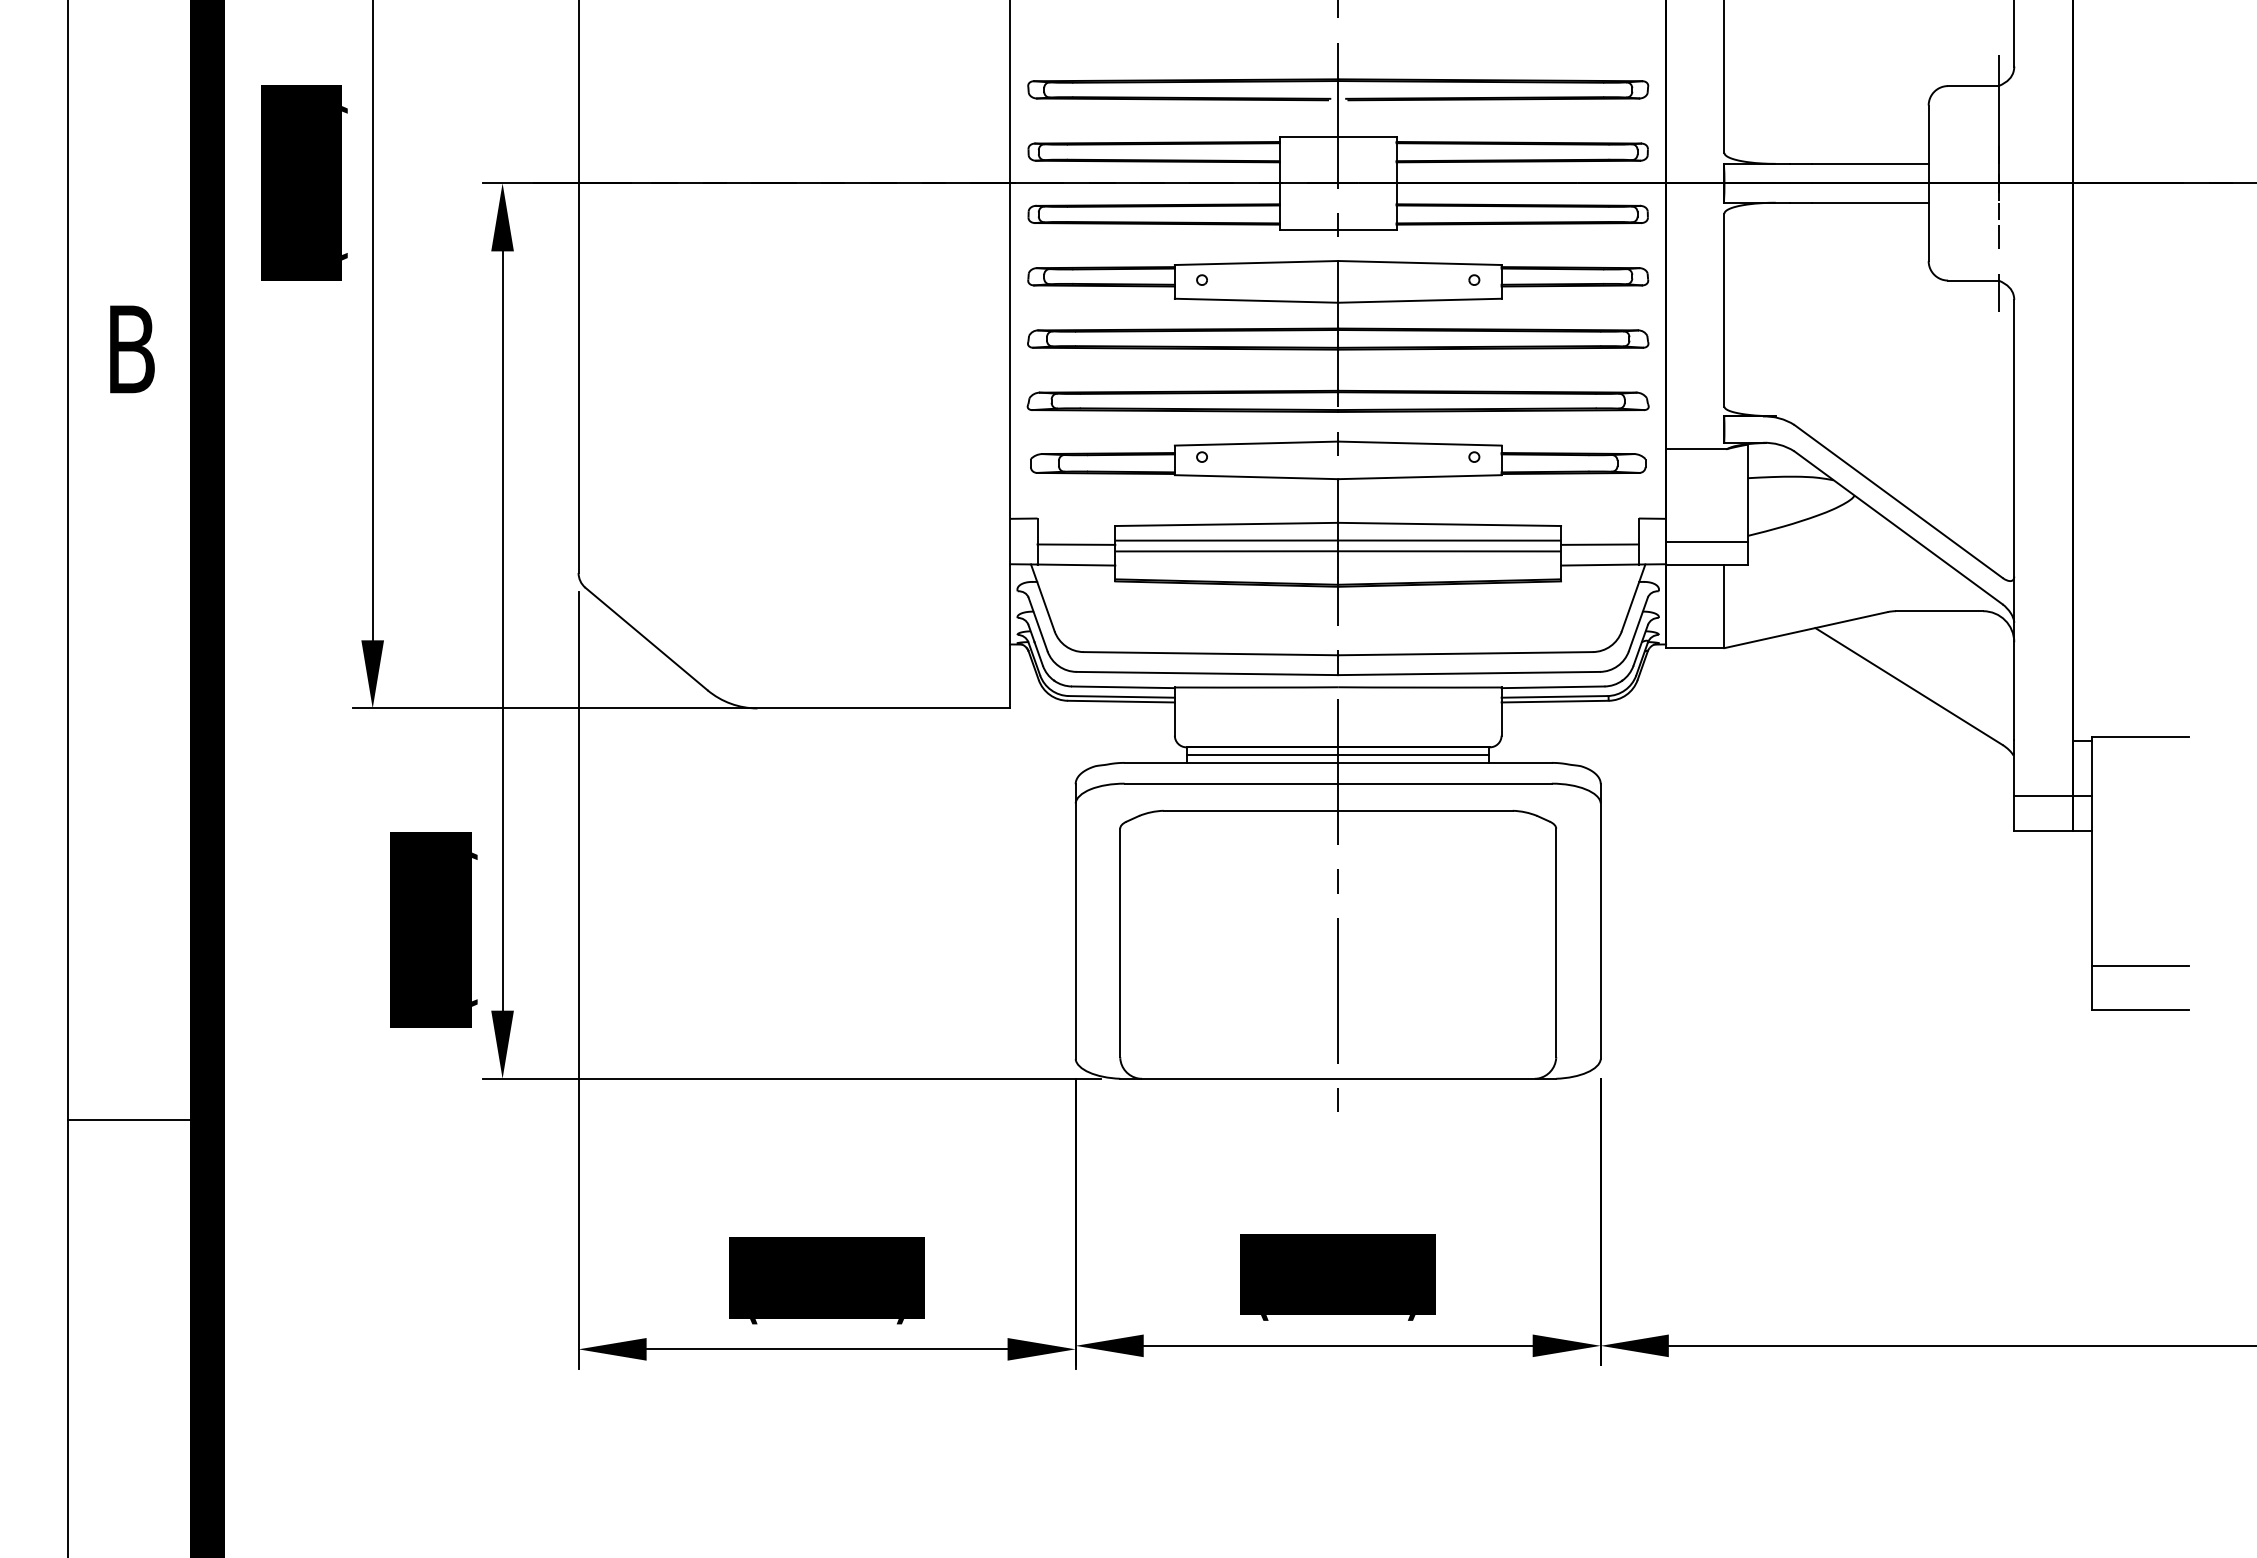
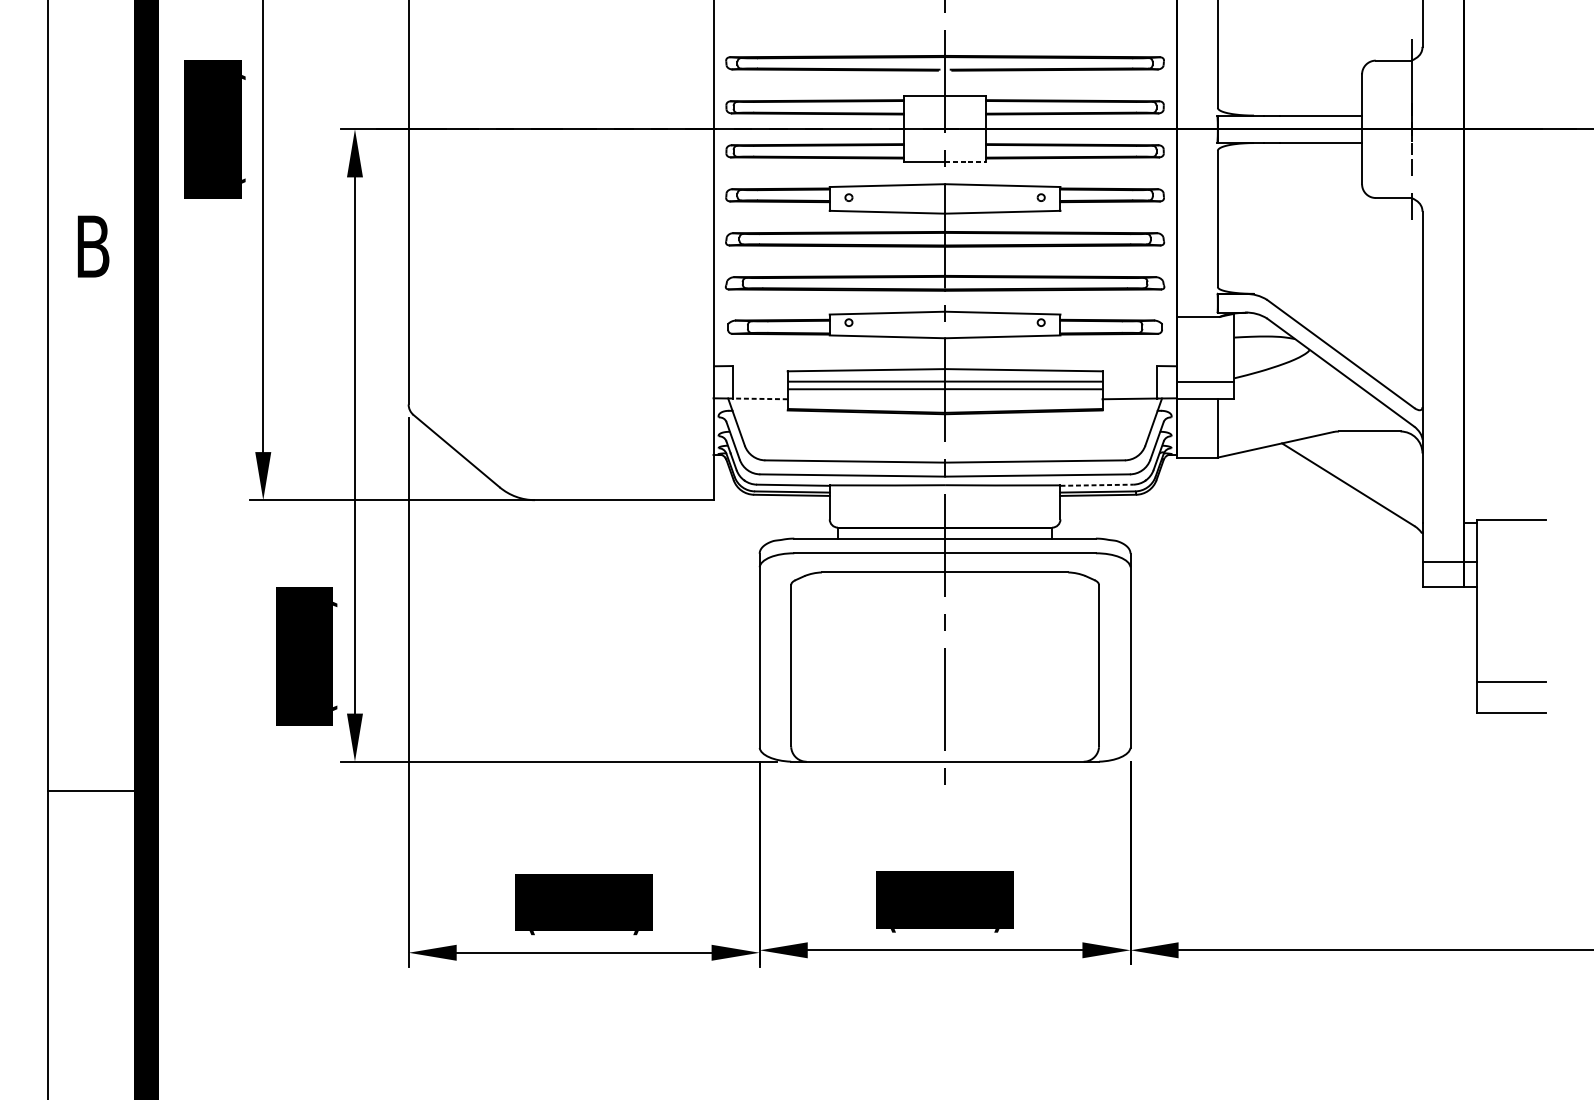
line: (1367, 230) -> (965, 162), solid -> dashed
line: (1076, 544) -> (760, 384), removed
line: (1599, 544) -> (1129, 384), removed
line: (1076, 565) -> (760, 399), solid -> dashed
line: (1553, 687) -> (1097, 485), solid -> dashed
line: (1338, 755) -> (945, 533), removed

